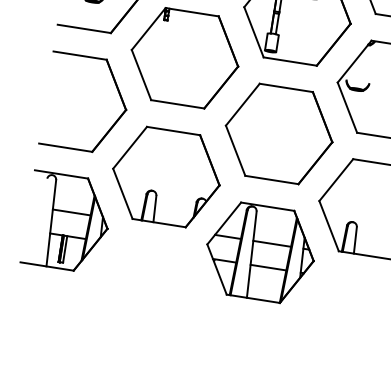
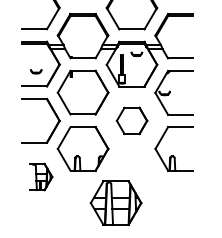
part: (278, 133) -> (131, 120), size x0.6
part: (67, 221) -> (40, 176), size x0.6
part: (259, 251) -> (115, 202), moved

